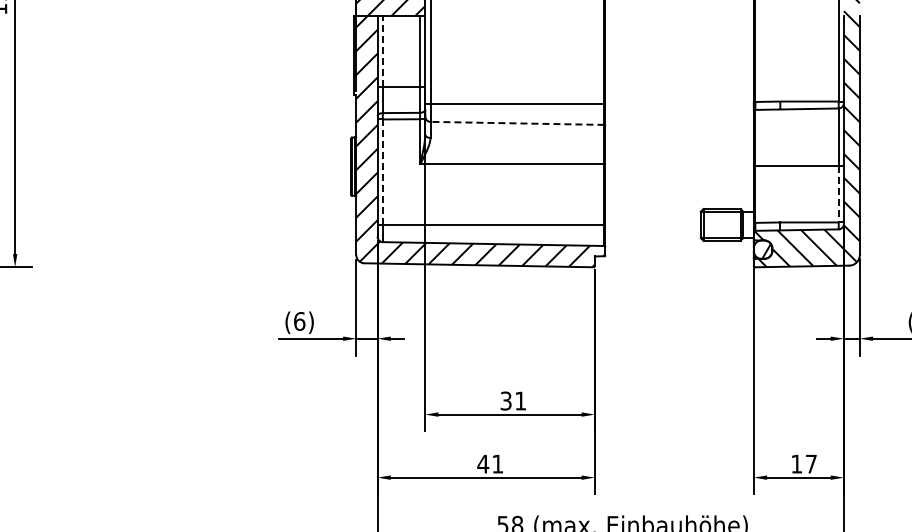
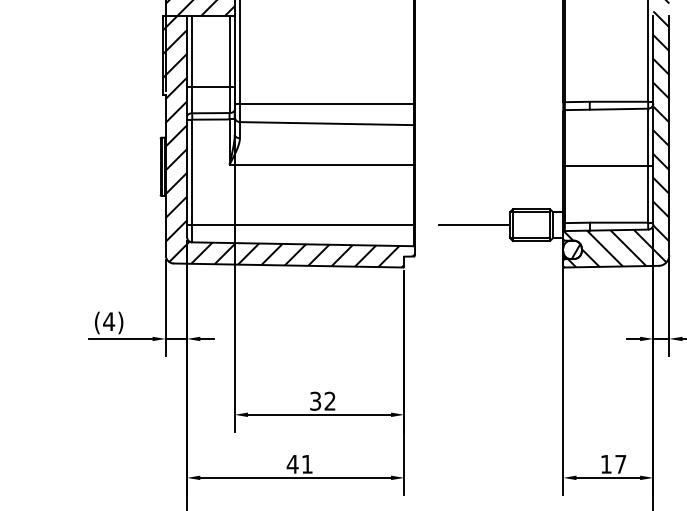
line: (382, 51) -> (191, 51), dashed -> solid
line: (517, 123) -> (326, 123), dashed -> solid
line: (382, 172) -> (191, 172), dashed -> solid
line: (838, 194) -> (647, 194), dashed -> solid
line: (664, 224) -> (473, 224), added
text: (299, 321) -> (108, 321), (6) -> (4)
text: (520, 400) -> (329, 400), 31 -> 32

